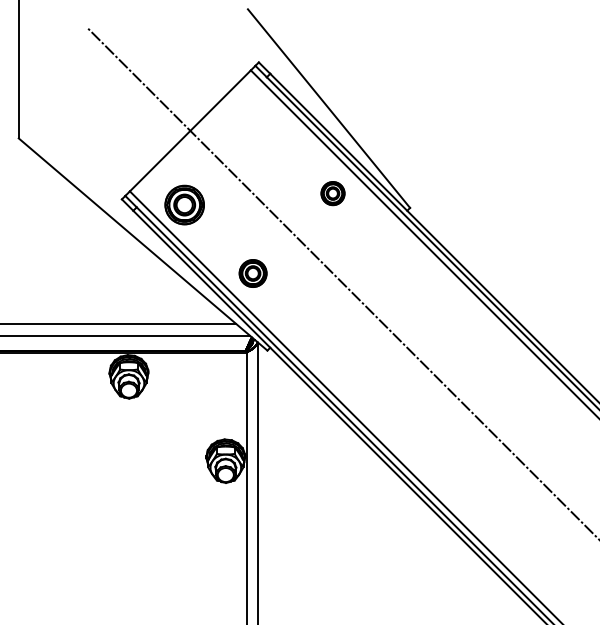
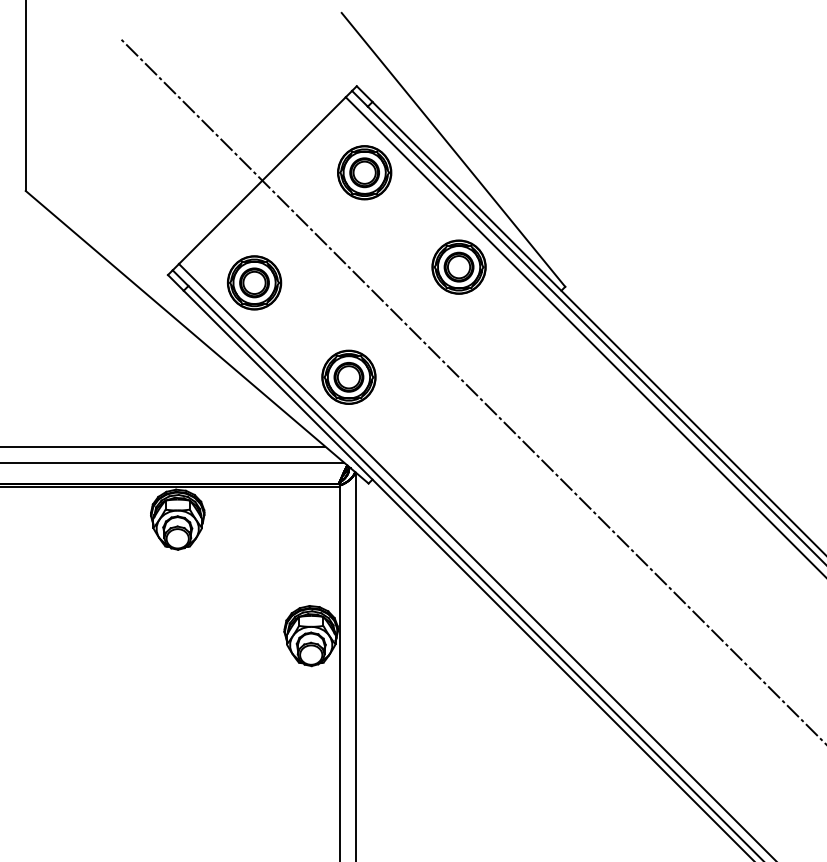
part: (264, 124) -> (364, 171), added
part: (332, 193) -> (458, 266), size x1.67
part: (252, 273) -> (348, 377), size x1.43

